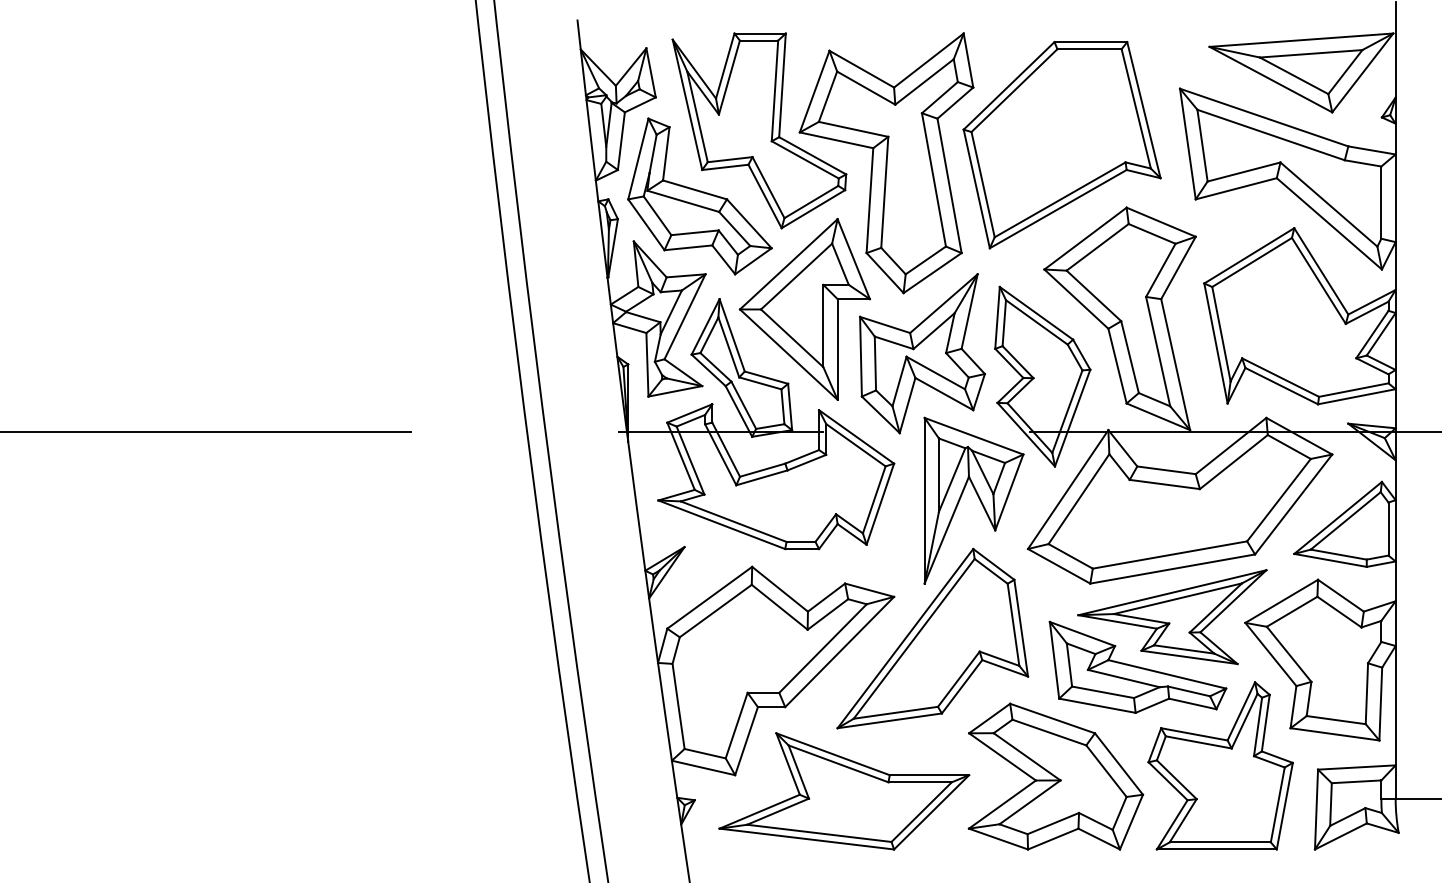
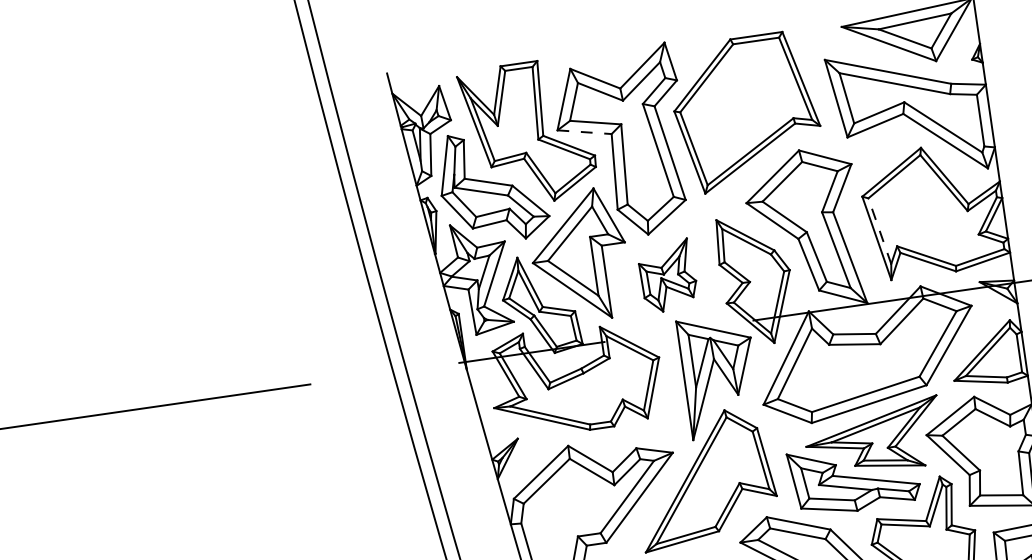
line: (836, 140) -> (584, 132), solid -> dashed
line: (1221, 333) -> (879, 230), solid -> dashed
part: (922, 353) -> (668, 275), size x0.6

